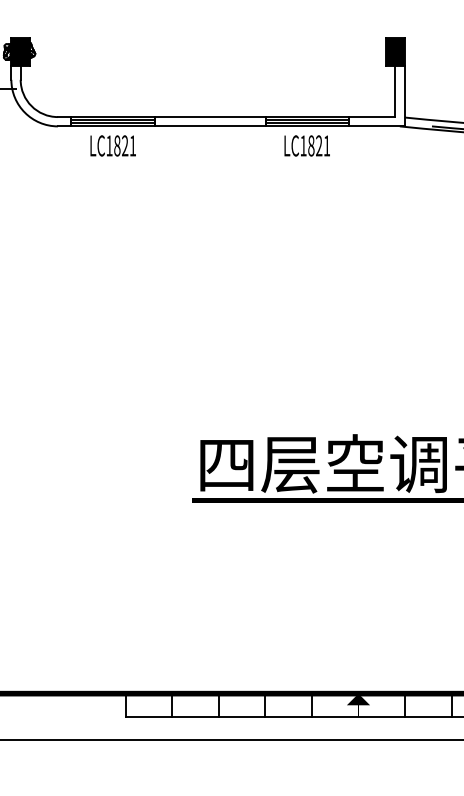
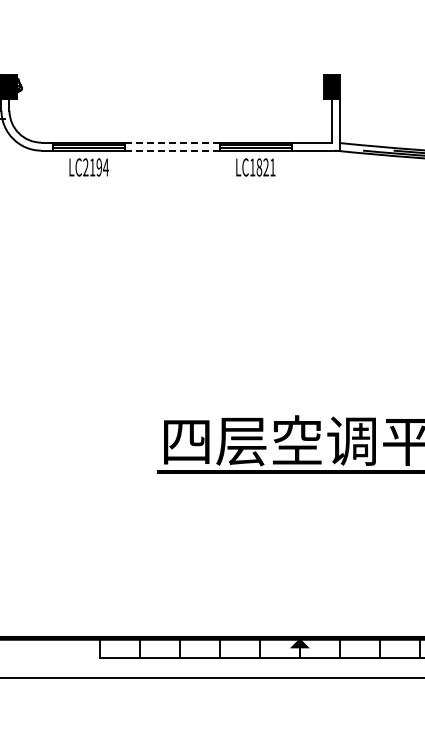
line: (210, 116) -> (172, 142), solid -> dashed
line: (211, 126) -> (173, 150), solid -> dashed
text: (120, 145) -> (95, 167), LC1821 -> LC2194

